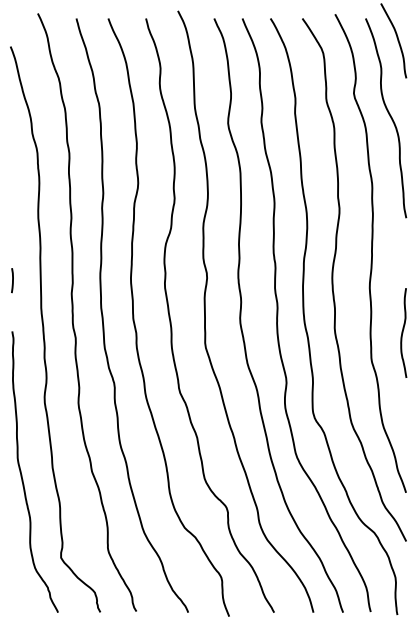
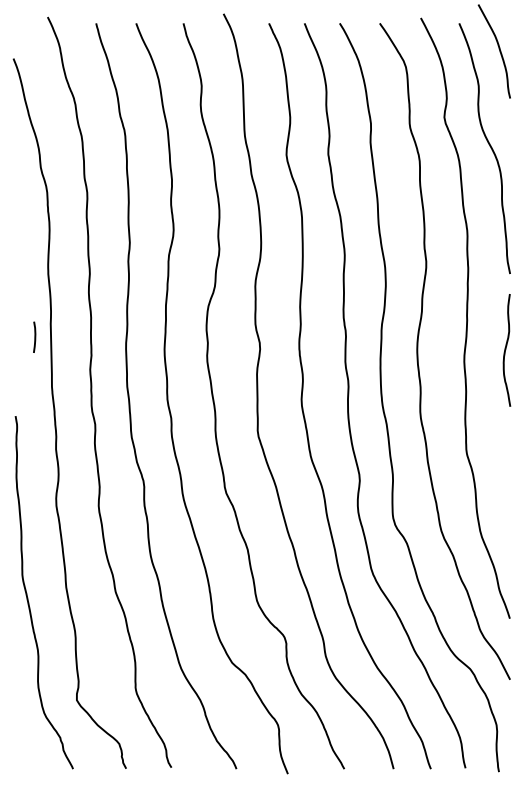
line: (12, 280) -> (34, 337), moved
curve: (403, 332) -> (506, 349), moved

